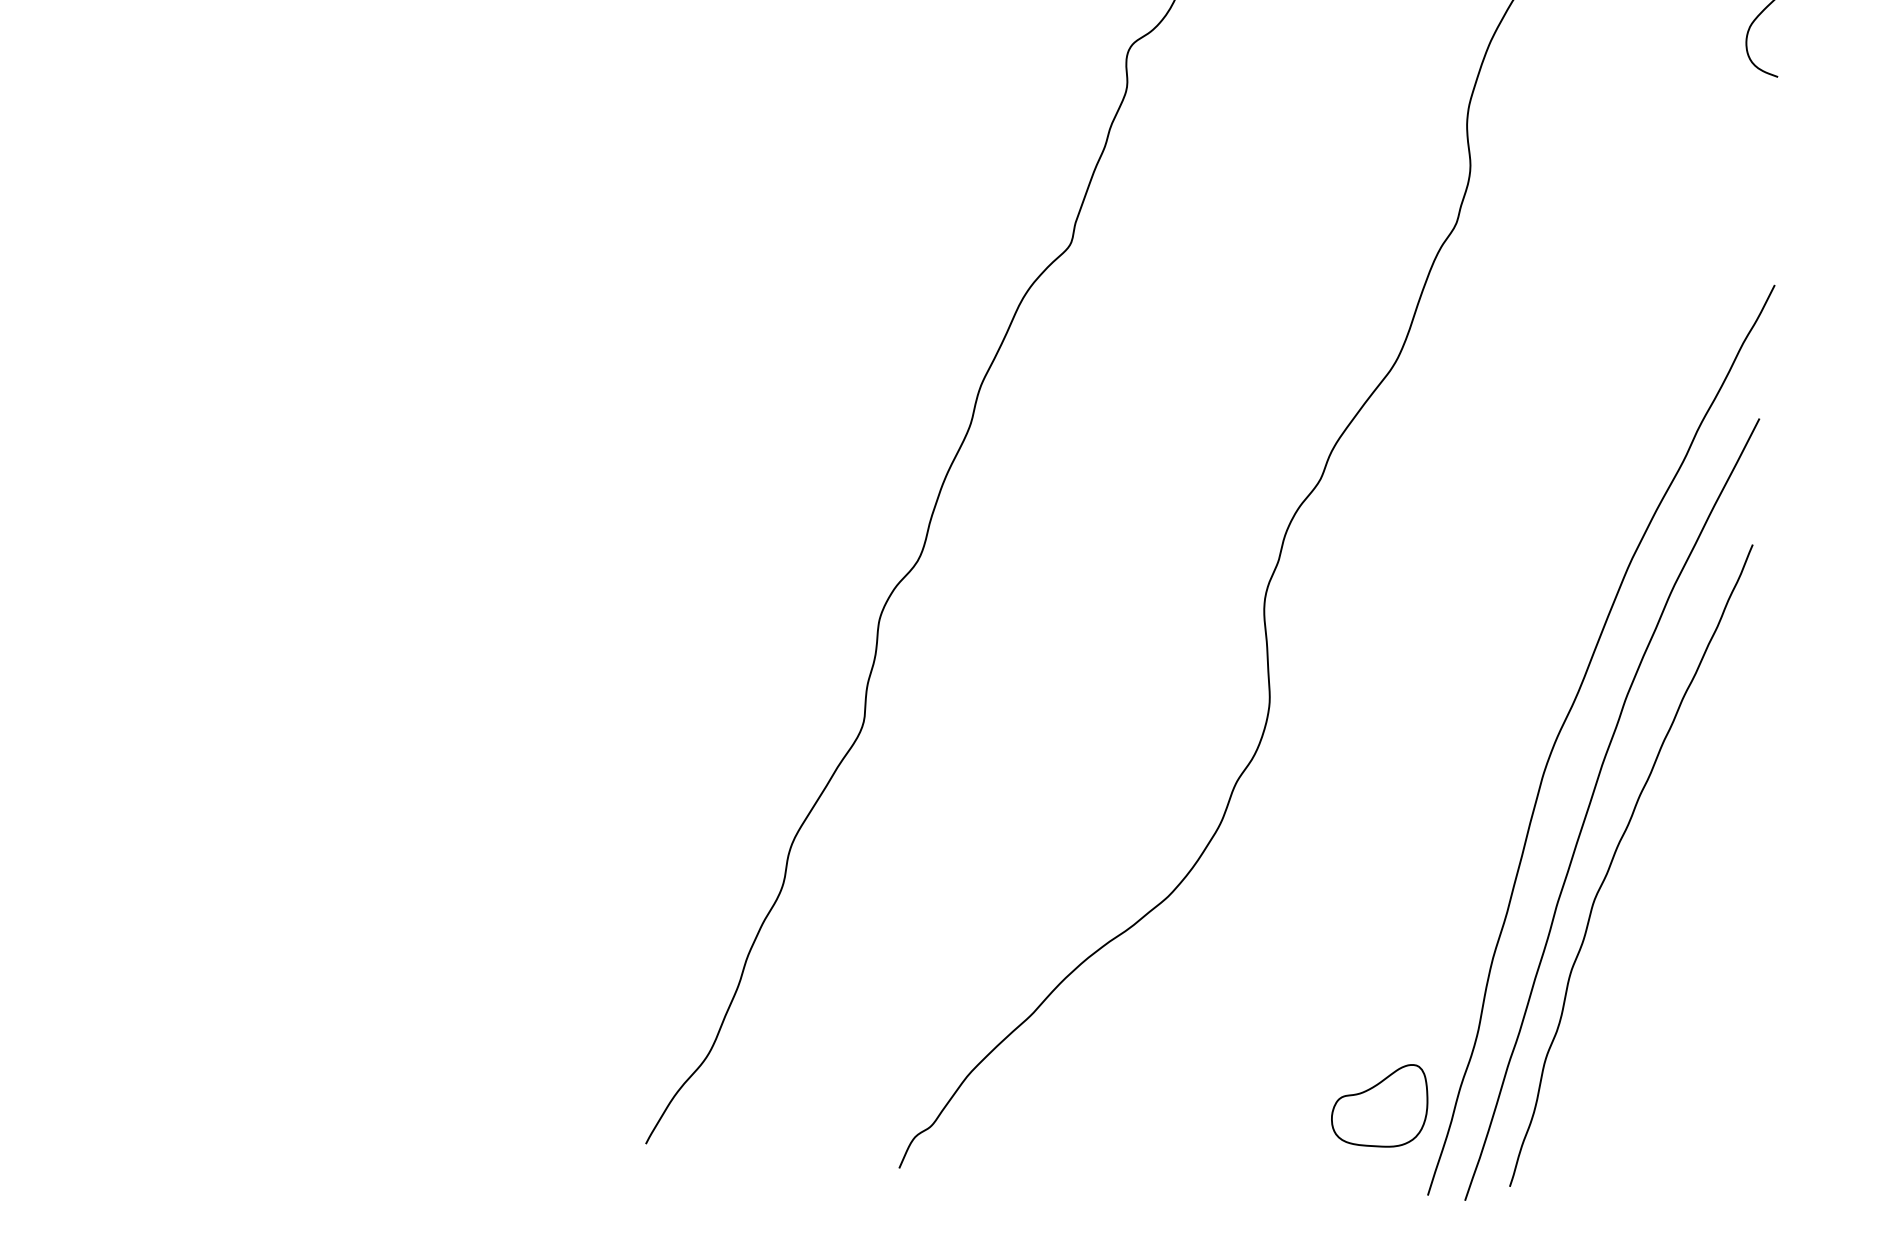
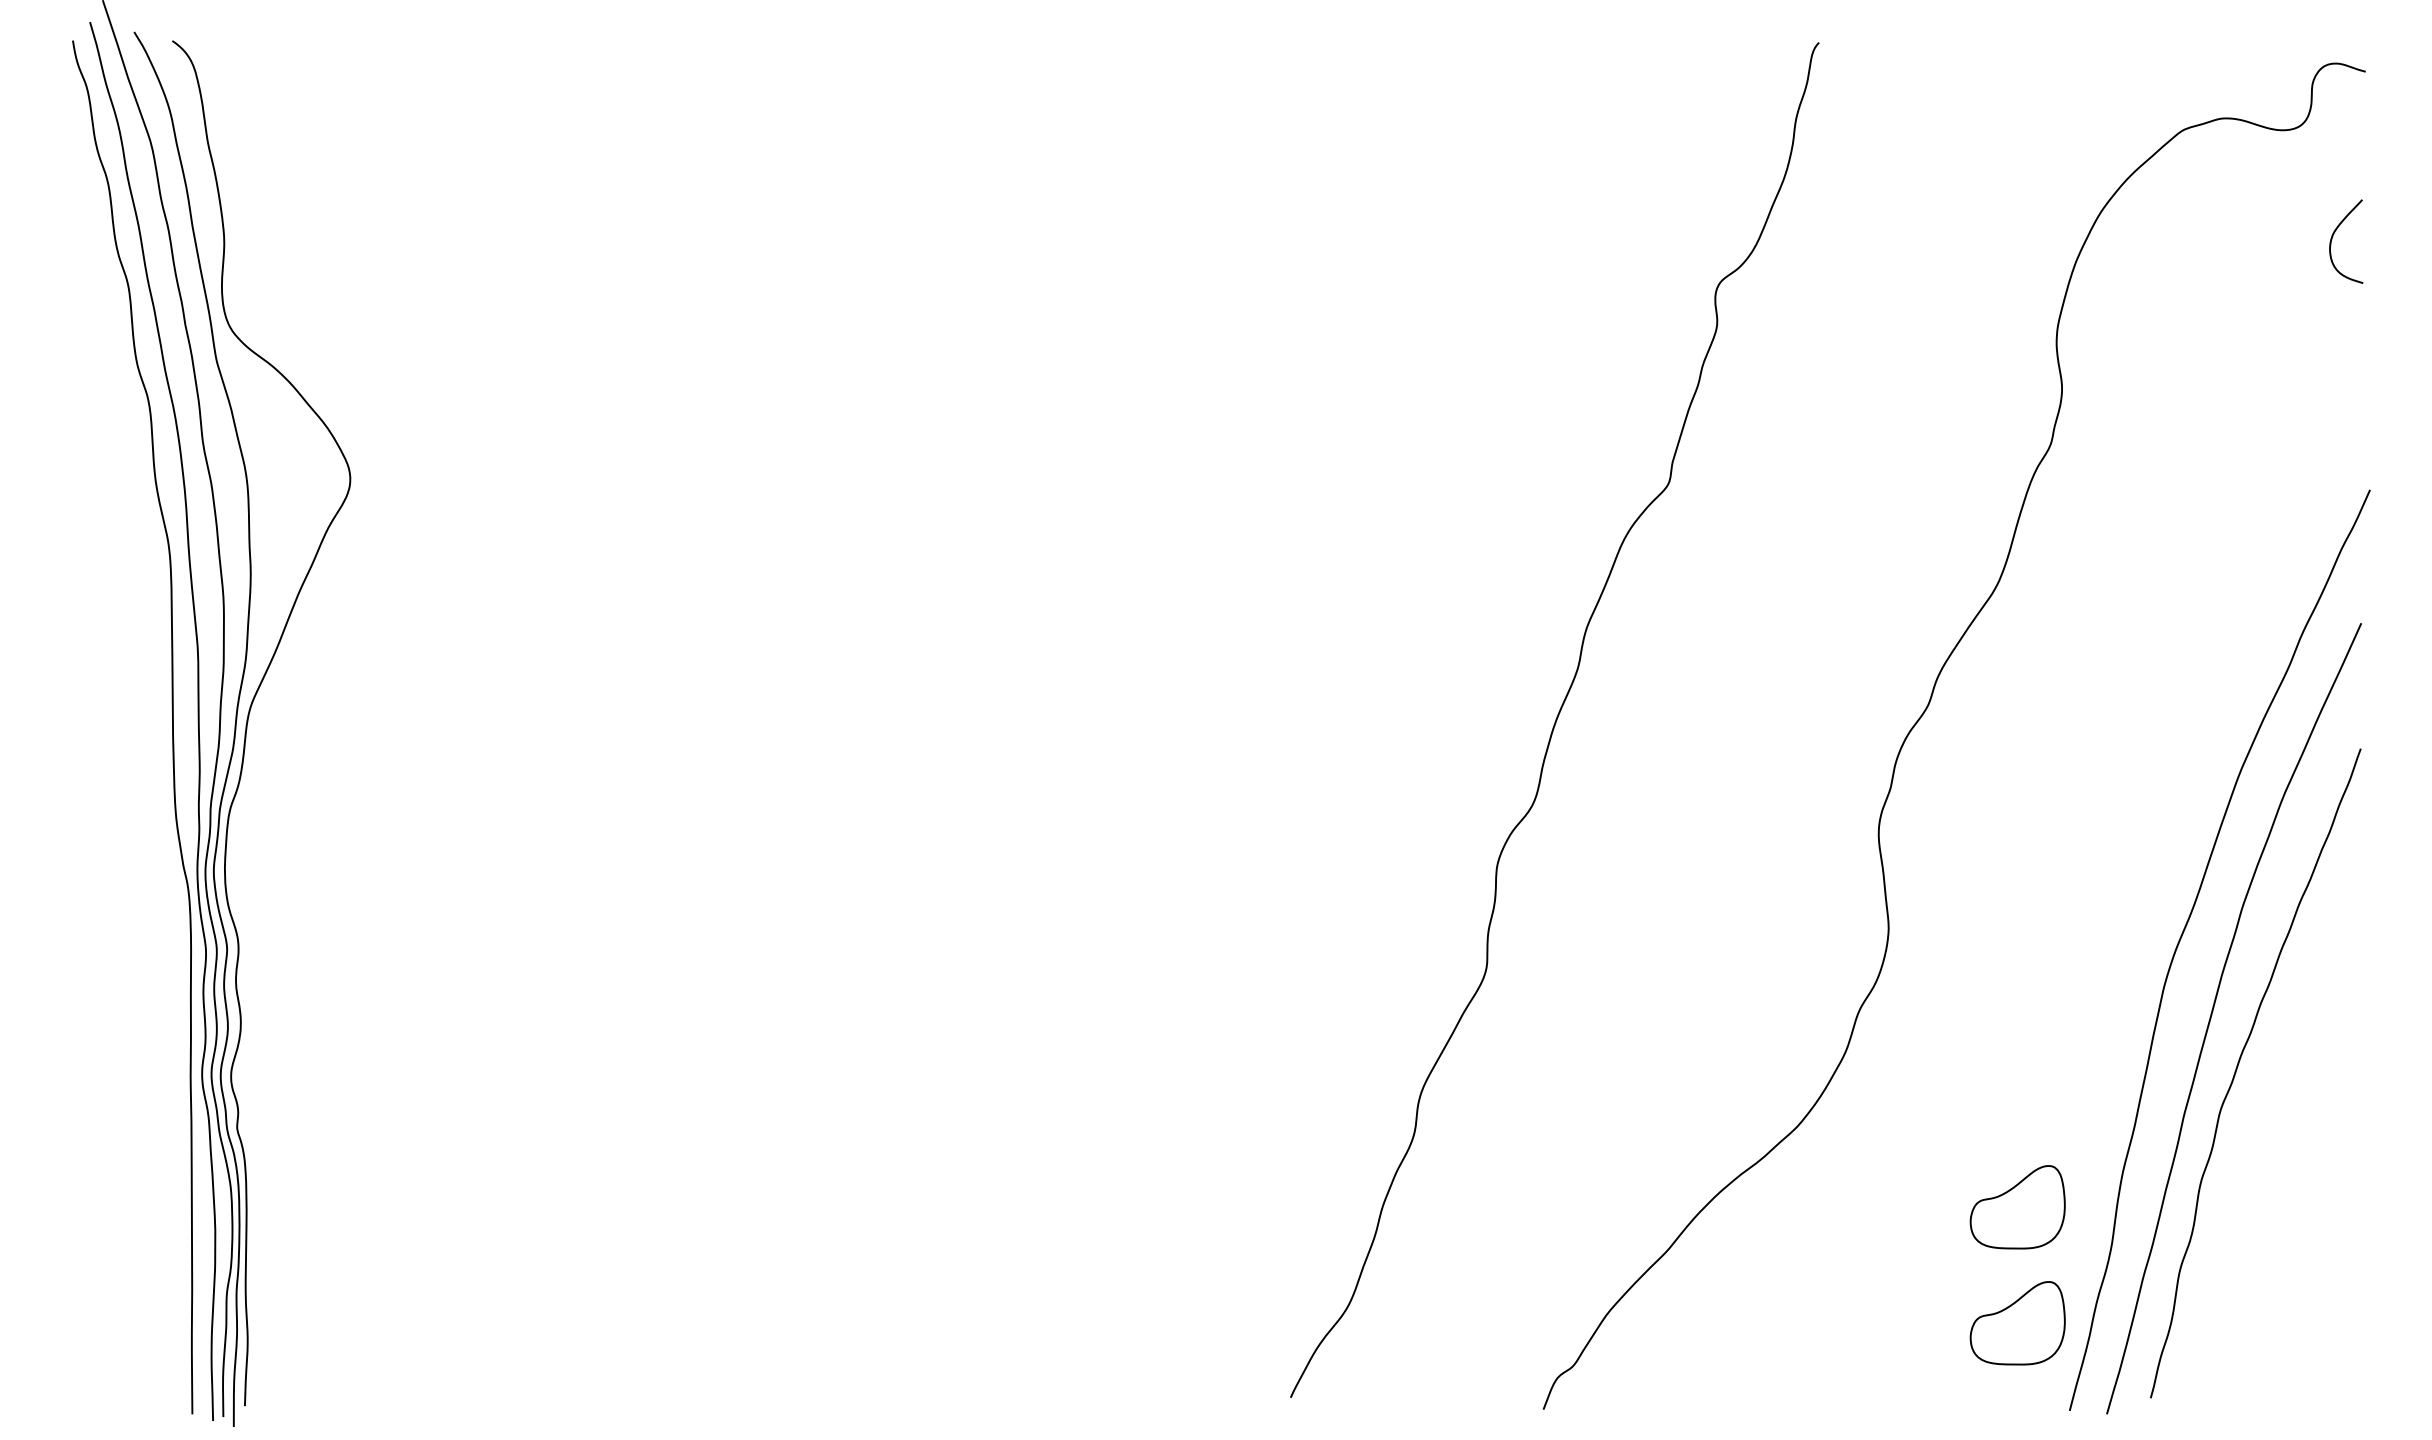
part: (1385, 988) -> (2017, 1207), added

